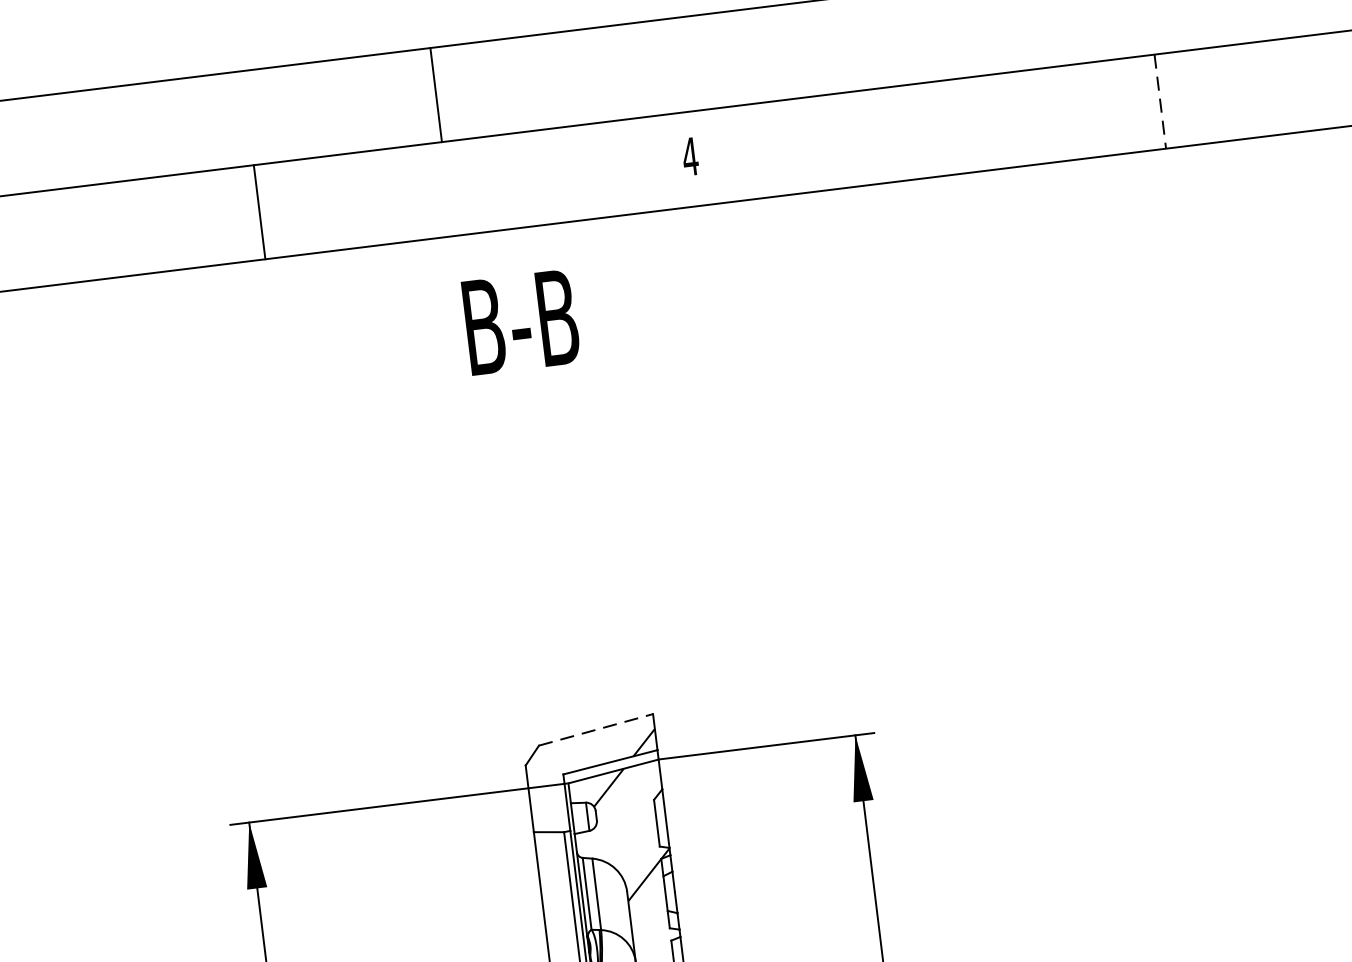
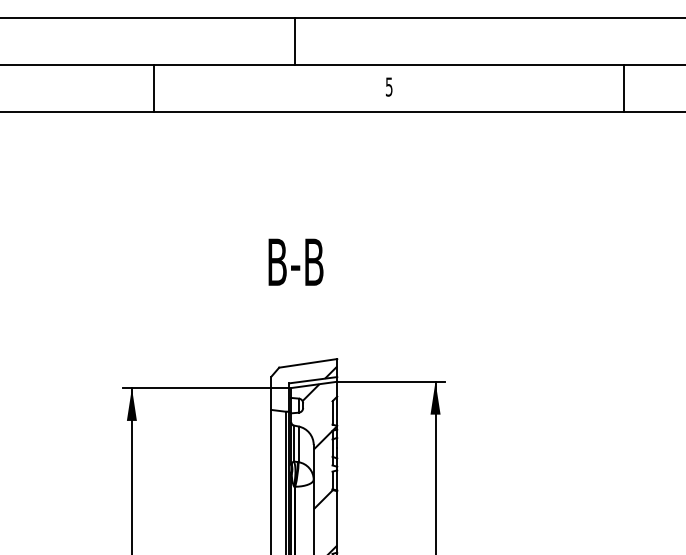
line: (435, 93) -> (294, 40), moved
line: (1159, 102) -> (623, 88), dashed -> solid
text: (688, 155) -> (388, 86), 4 -> 5
line: (258, 210) -> (153, 87), moved
text: (519, 320) -> (295, 261), moved
line: (596, 730) -> (308, 363), dashed -> solid

